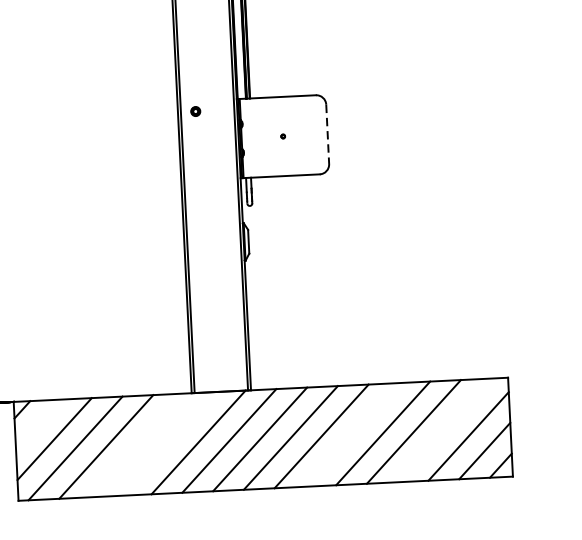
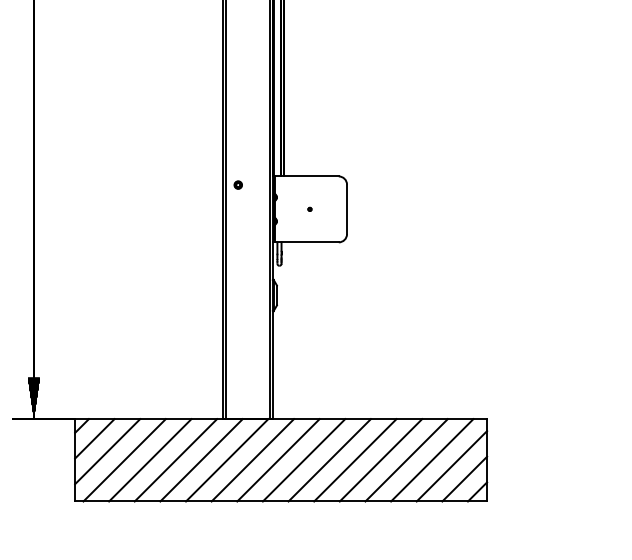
line: (328, 134) -> (347, 209), dashed -> solid
line: (38, 424) -> (94, 438), added
line: (444, 430) -> (432, 460), added
line: (352, 435) -> (355, 460), added
line: (167, 444) -> (201, 460), added
line: (136, 445) -> (175, 460), added

